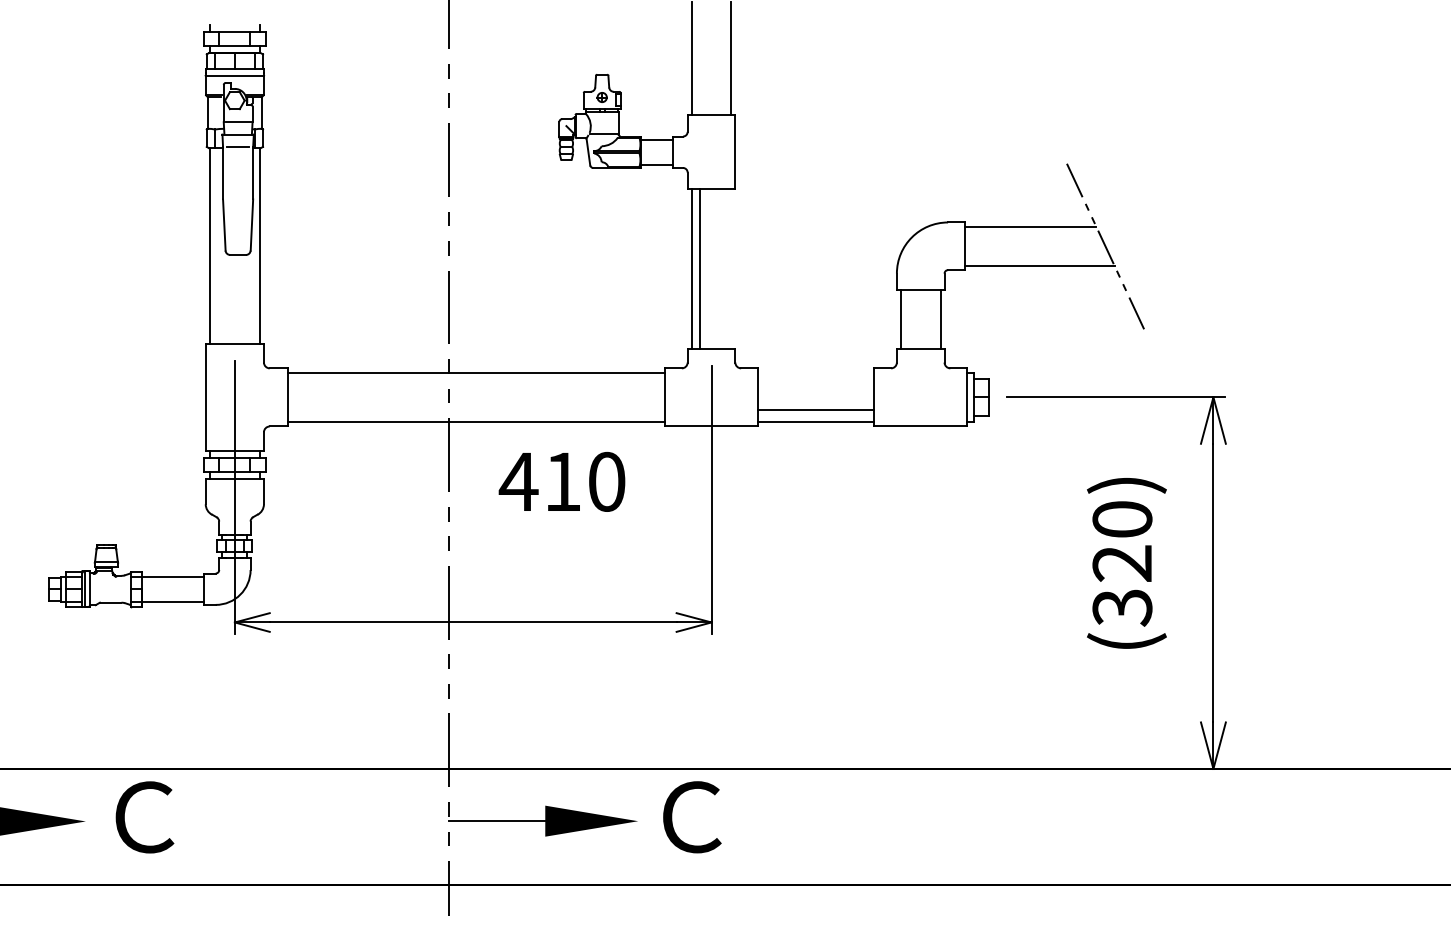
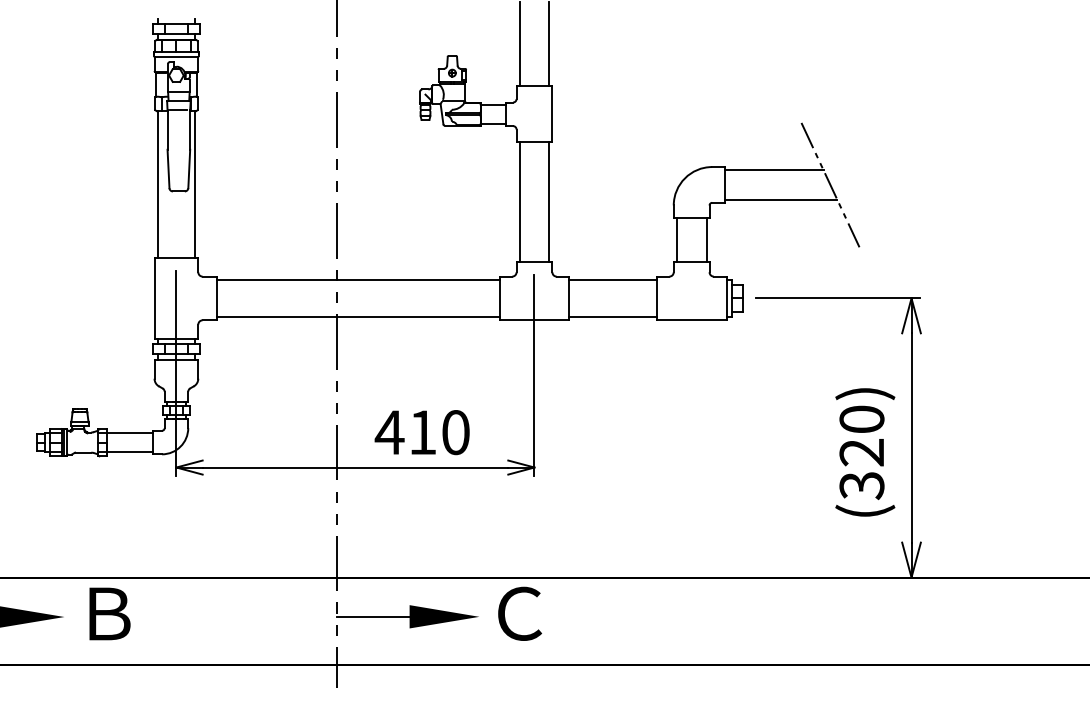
line: (700, 268) -> (549, 201), moved
line: (816, 409) -> (613, 279), moved
text: (561, 481) -> (421, 432), moved
text: (1126, 563) -> (865, 452), moved
text: (144, 817) -> (108, 614), Ｃ -> Ｂ

